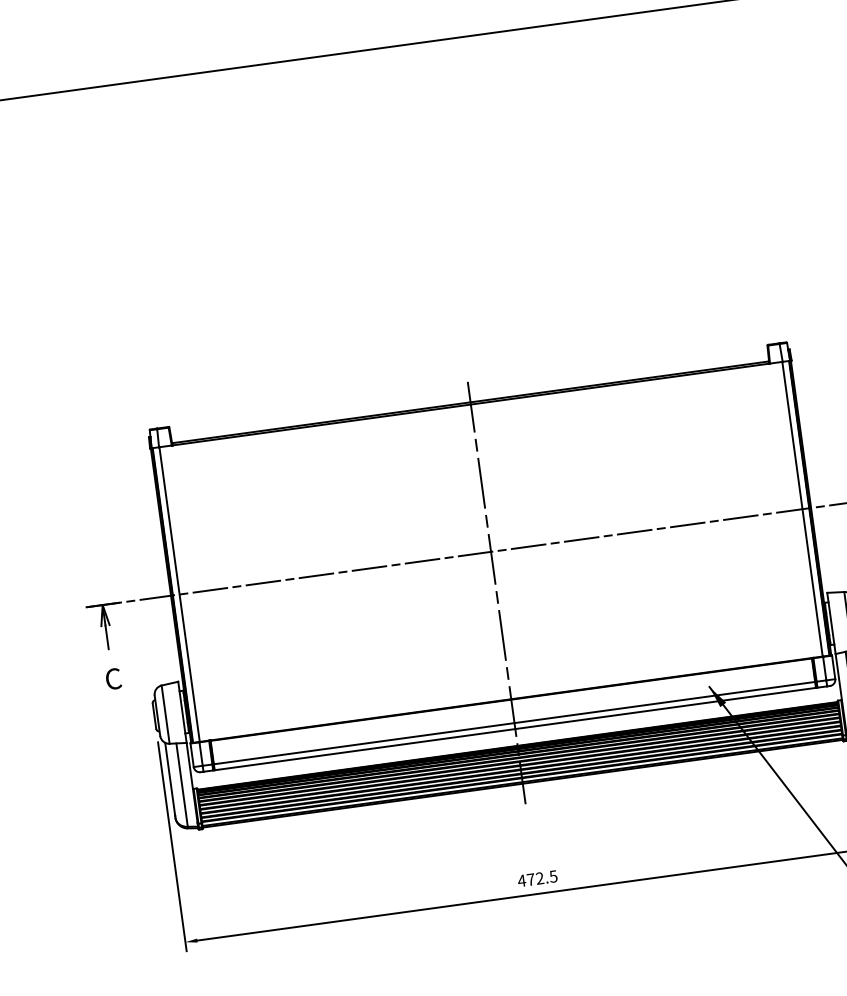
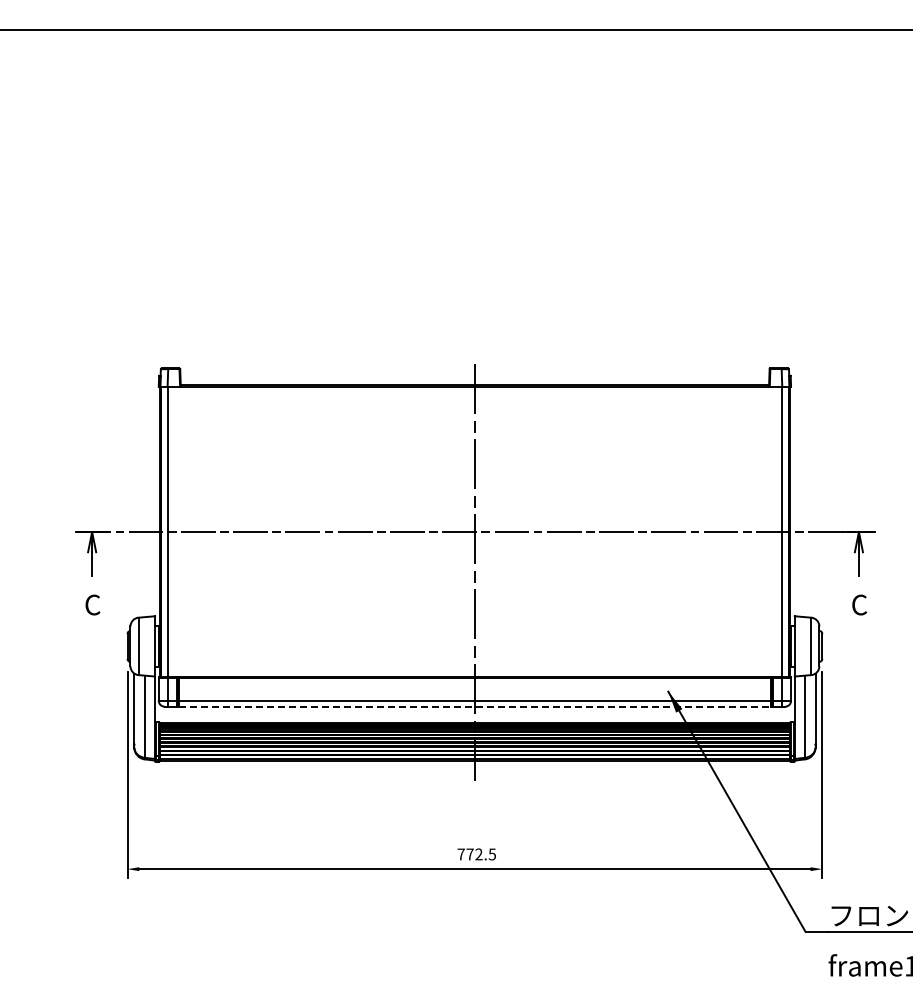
line: (515, 728) -> (475, 706), solid -> dashed
text: (522, 880) -> (461, 854), 472.5 -> 772.5

